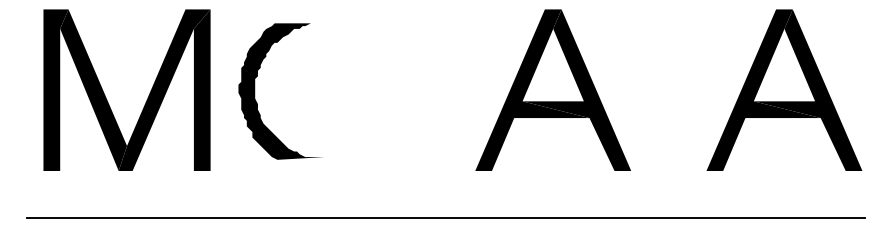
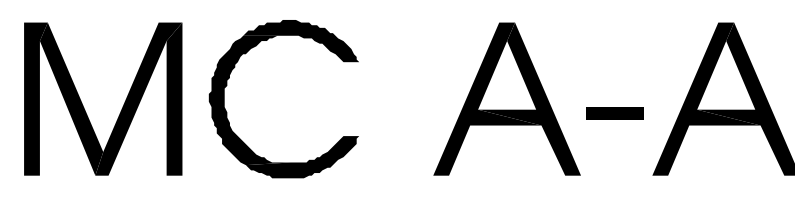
fill: (335, 28) -> (300, 40), added
part: (667, 105) -> (615, 113), added
fill: (337, 151) -> (302, 157), added

